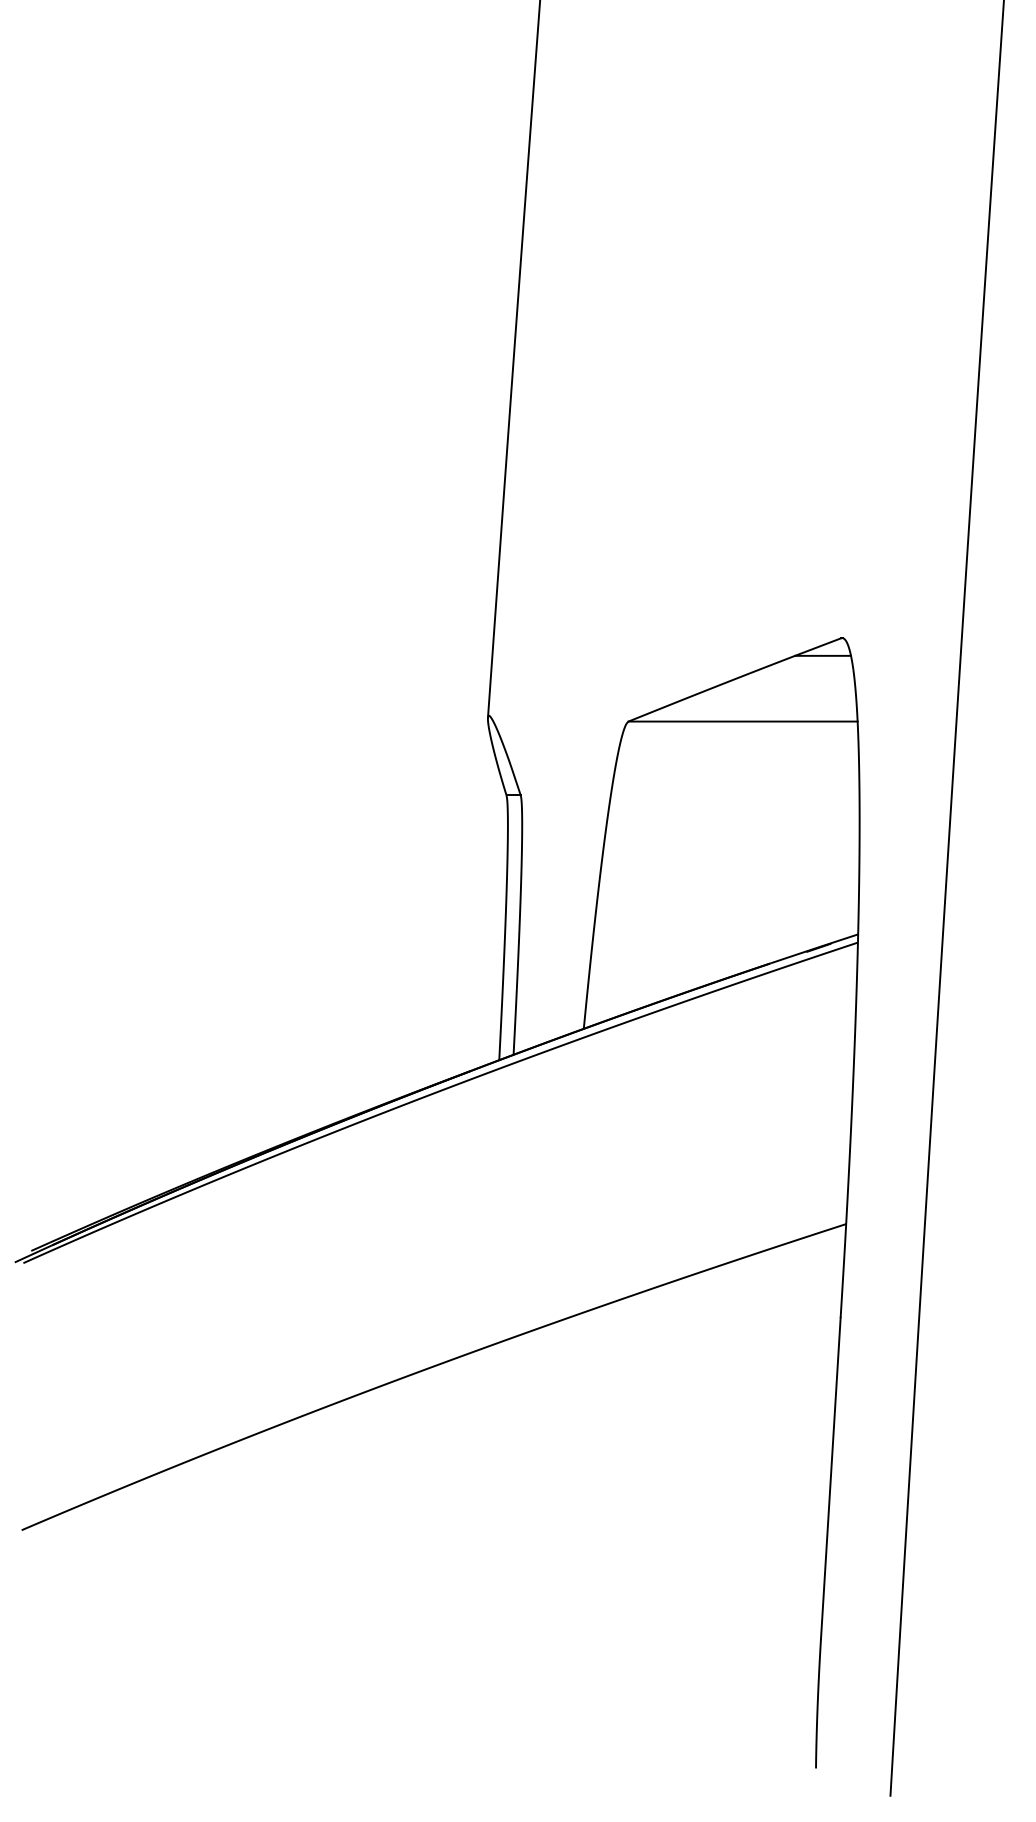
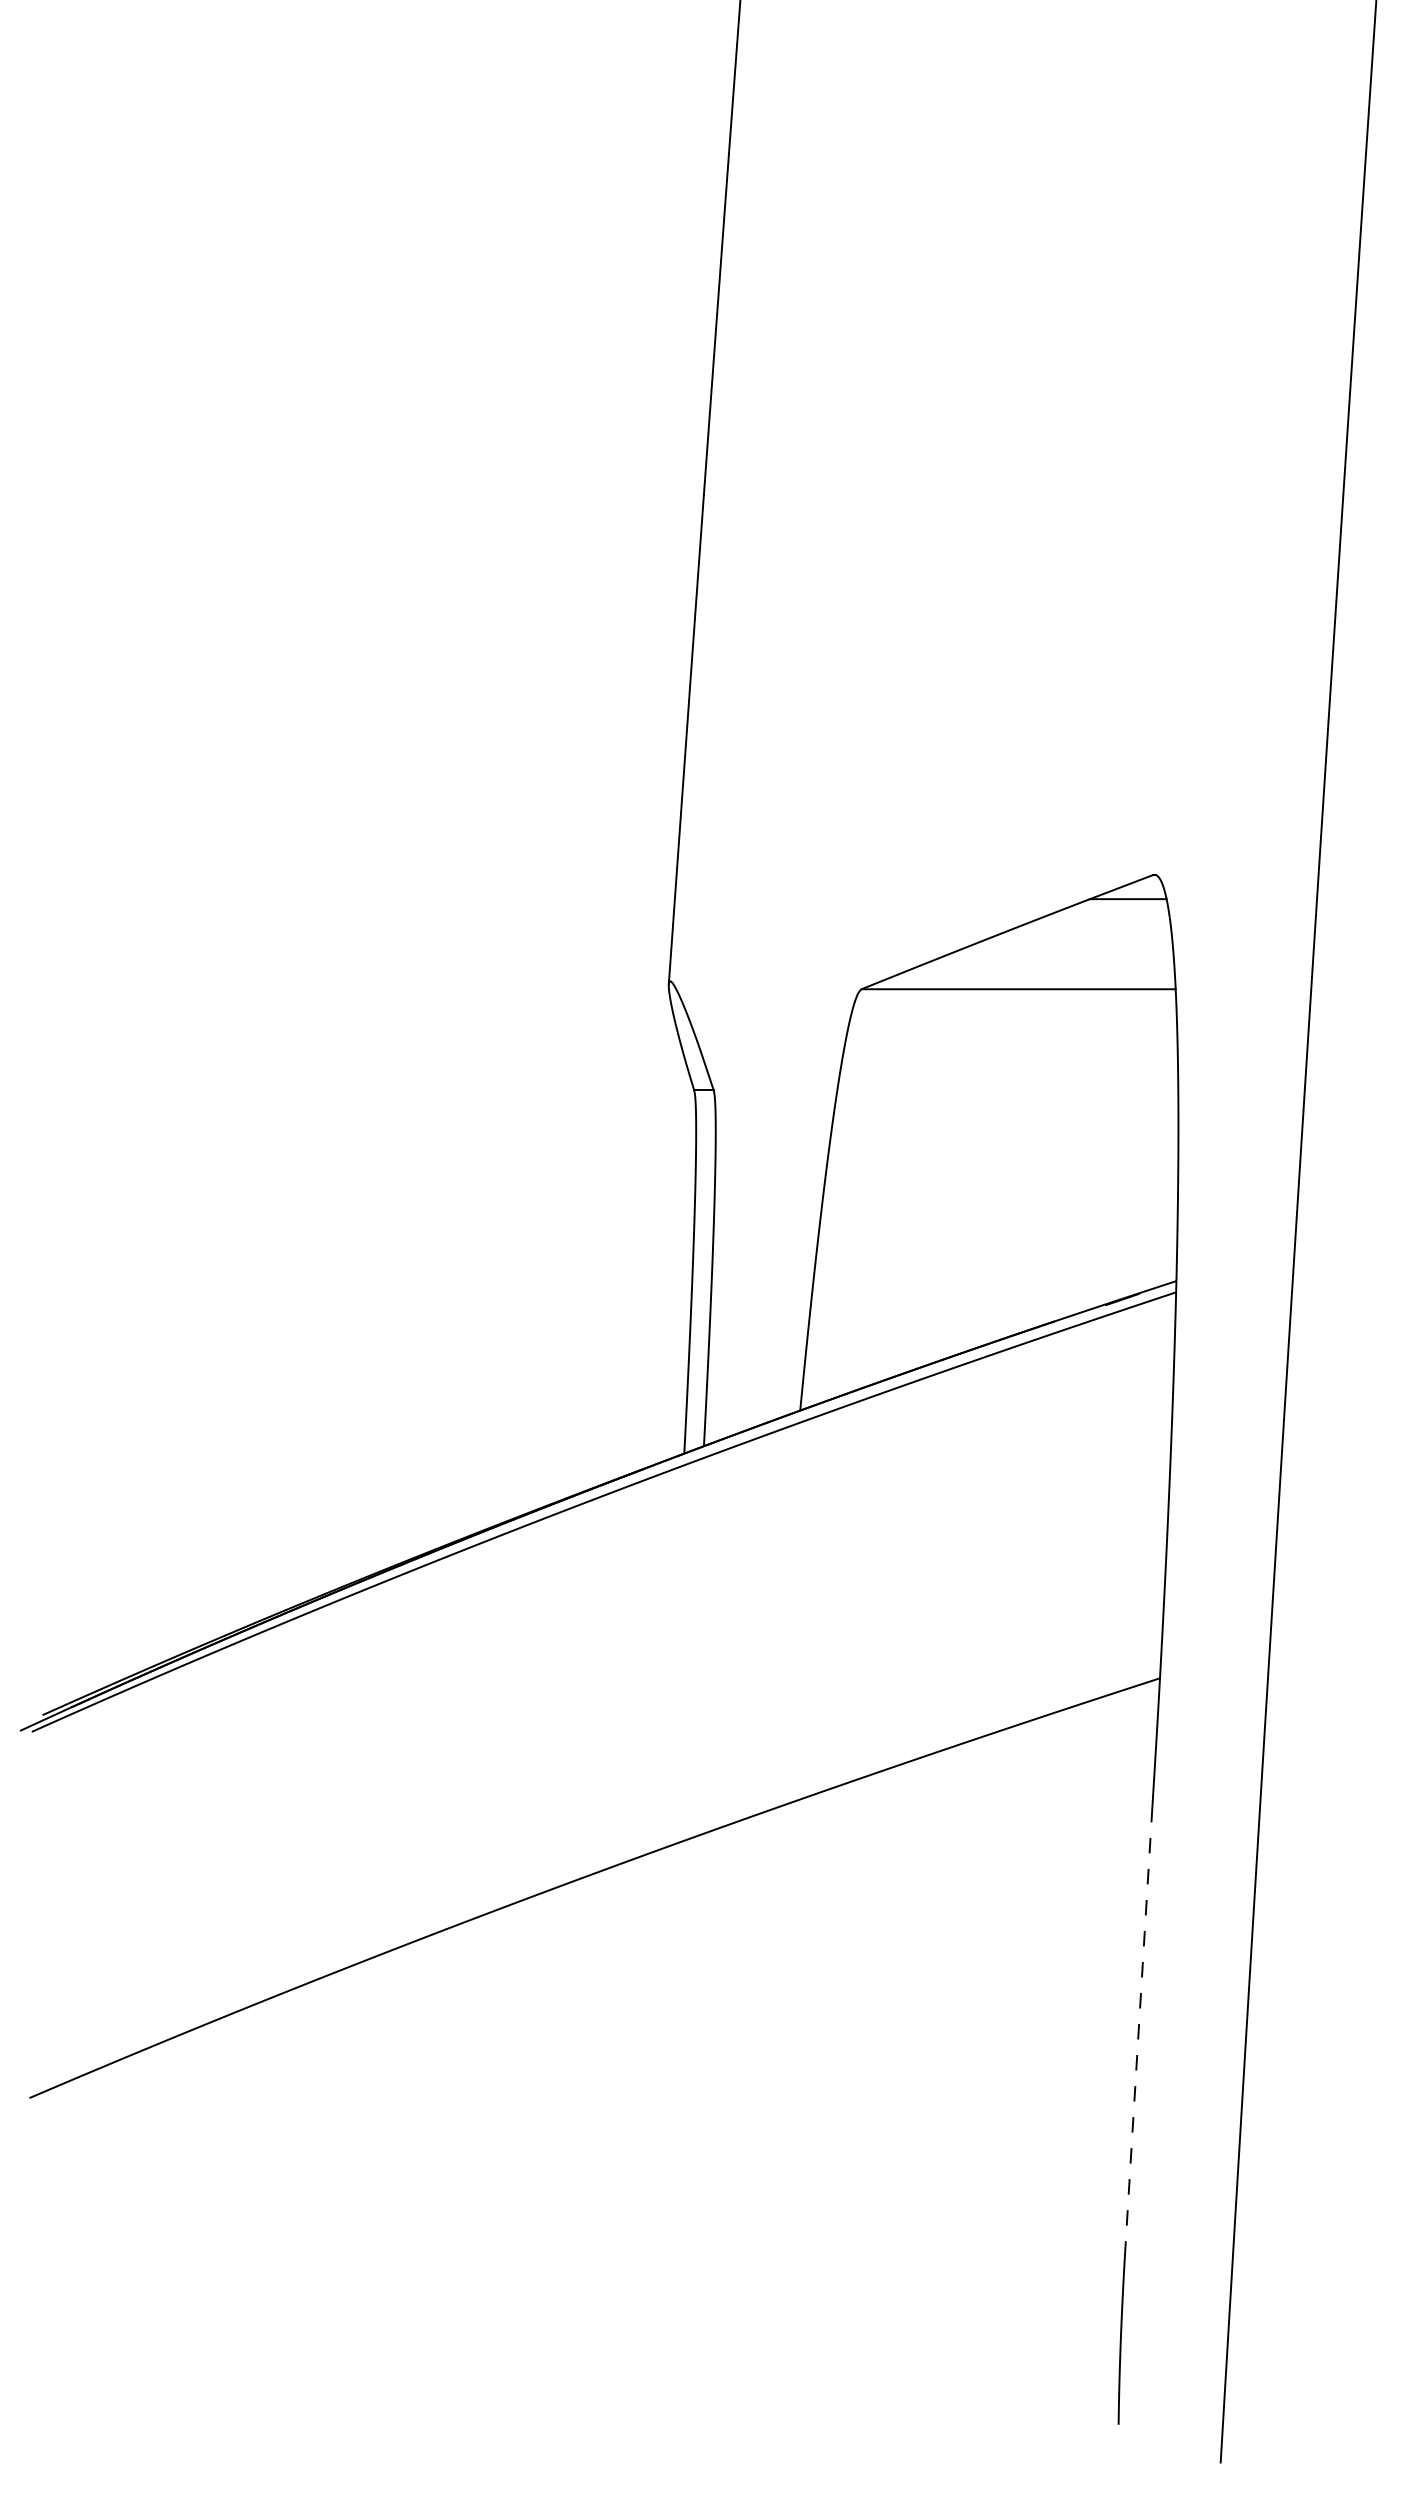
line: (830, 1478) -> (1138, 2027), solid -> dashed

